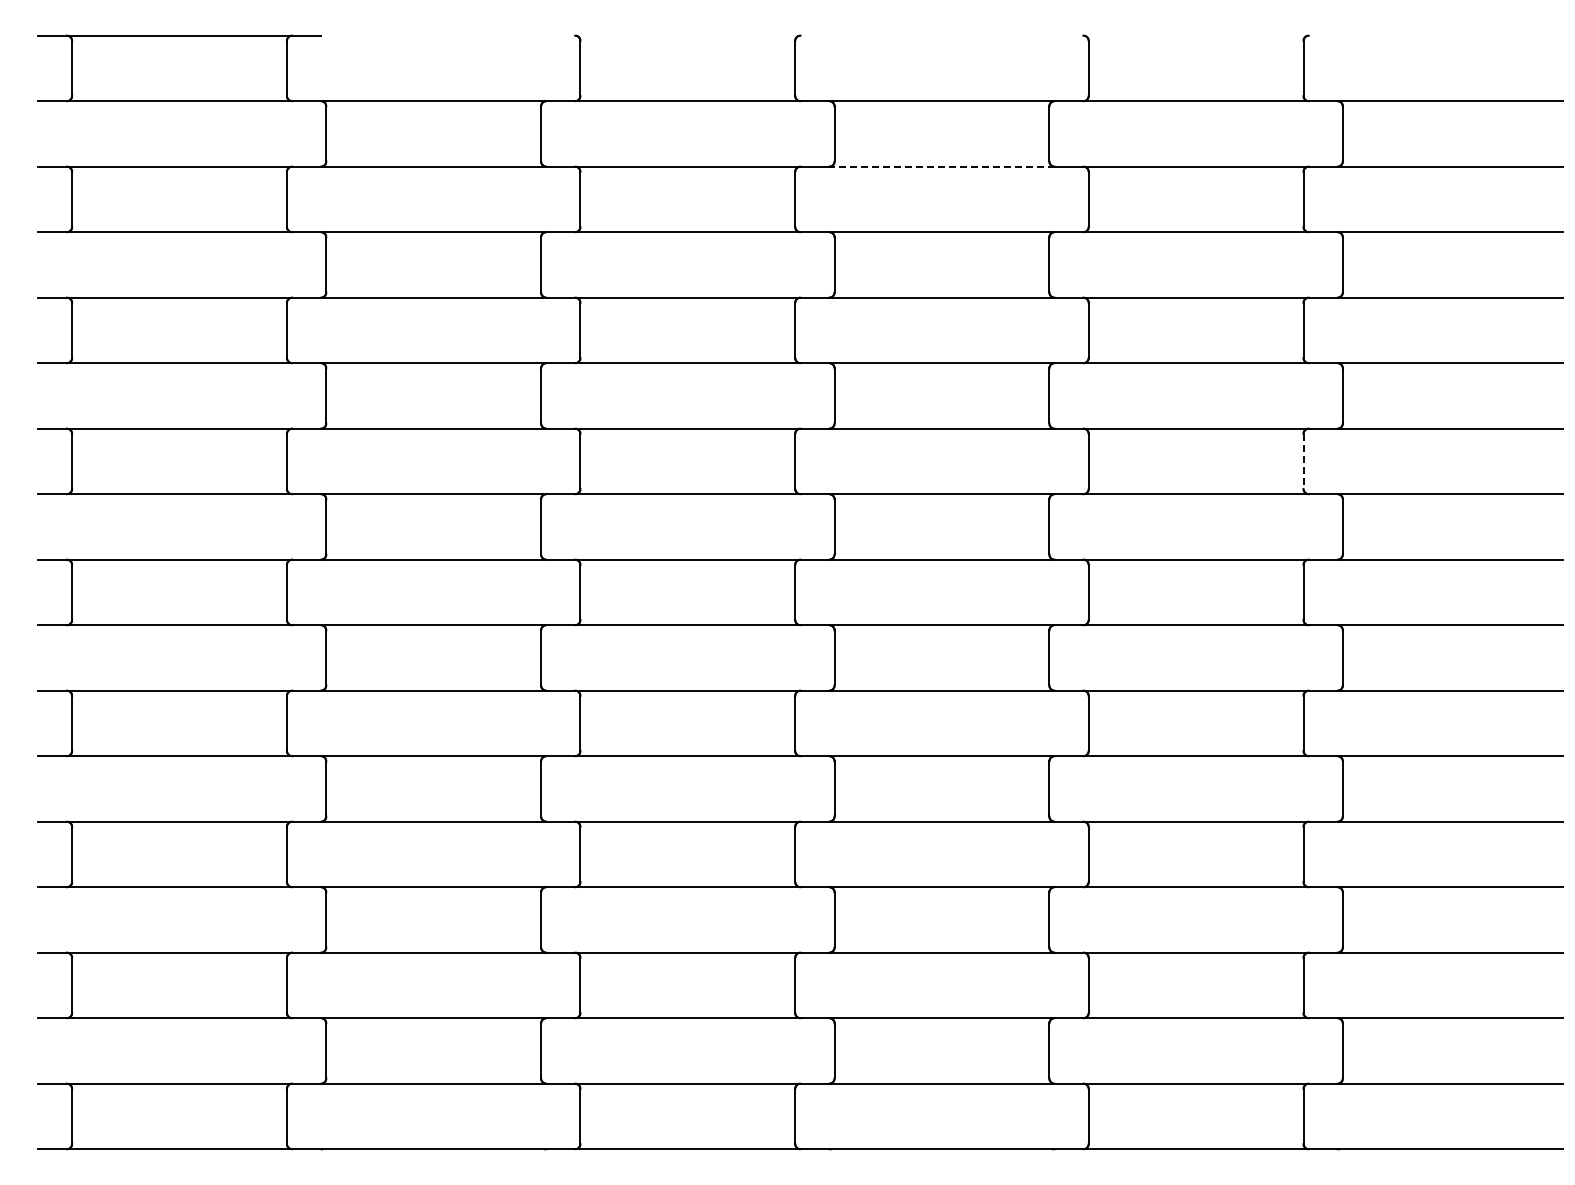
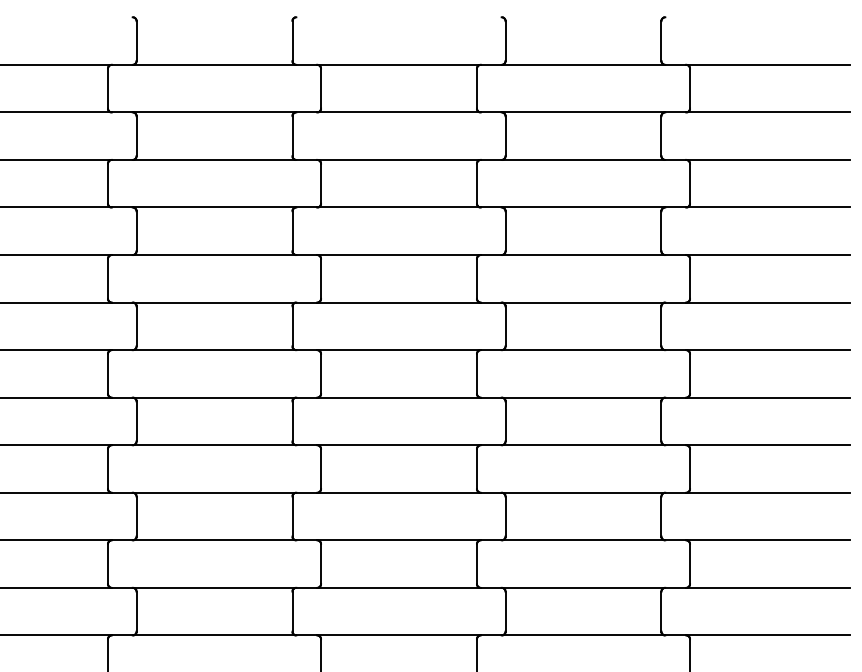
line: (941, 166) -> (398, 112), dashed -> solid
line: (1303, 461) -> (661, 326), dashed -> solid

